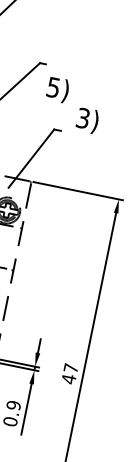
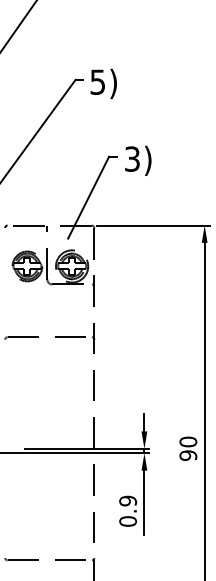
text: (57, 89) -> (103, 83), moved
text: (87, 120) -> (138, 160), moved
text: (70, 373) -> (188, 448), 47 -> 90

